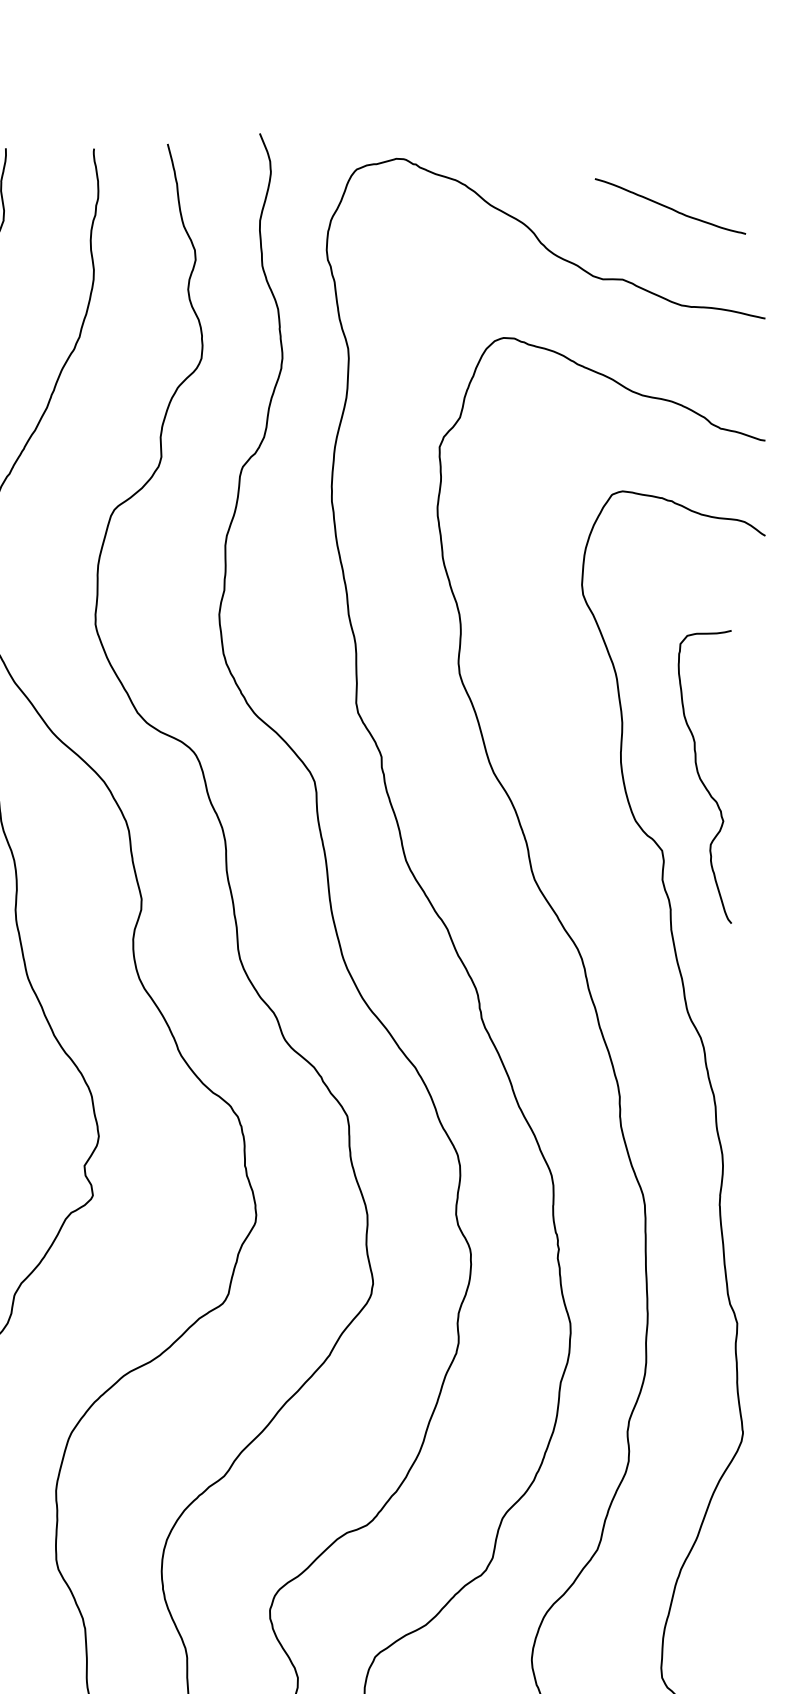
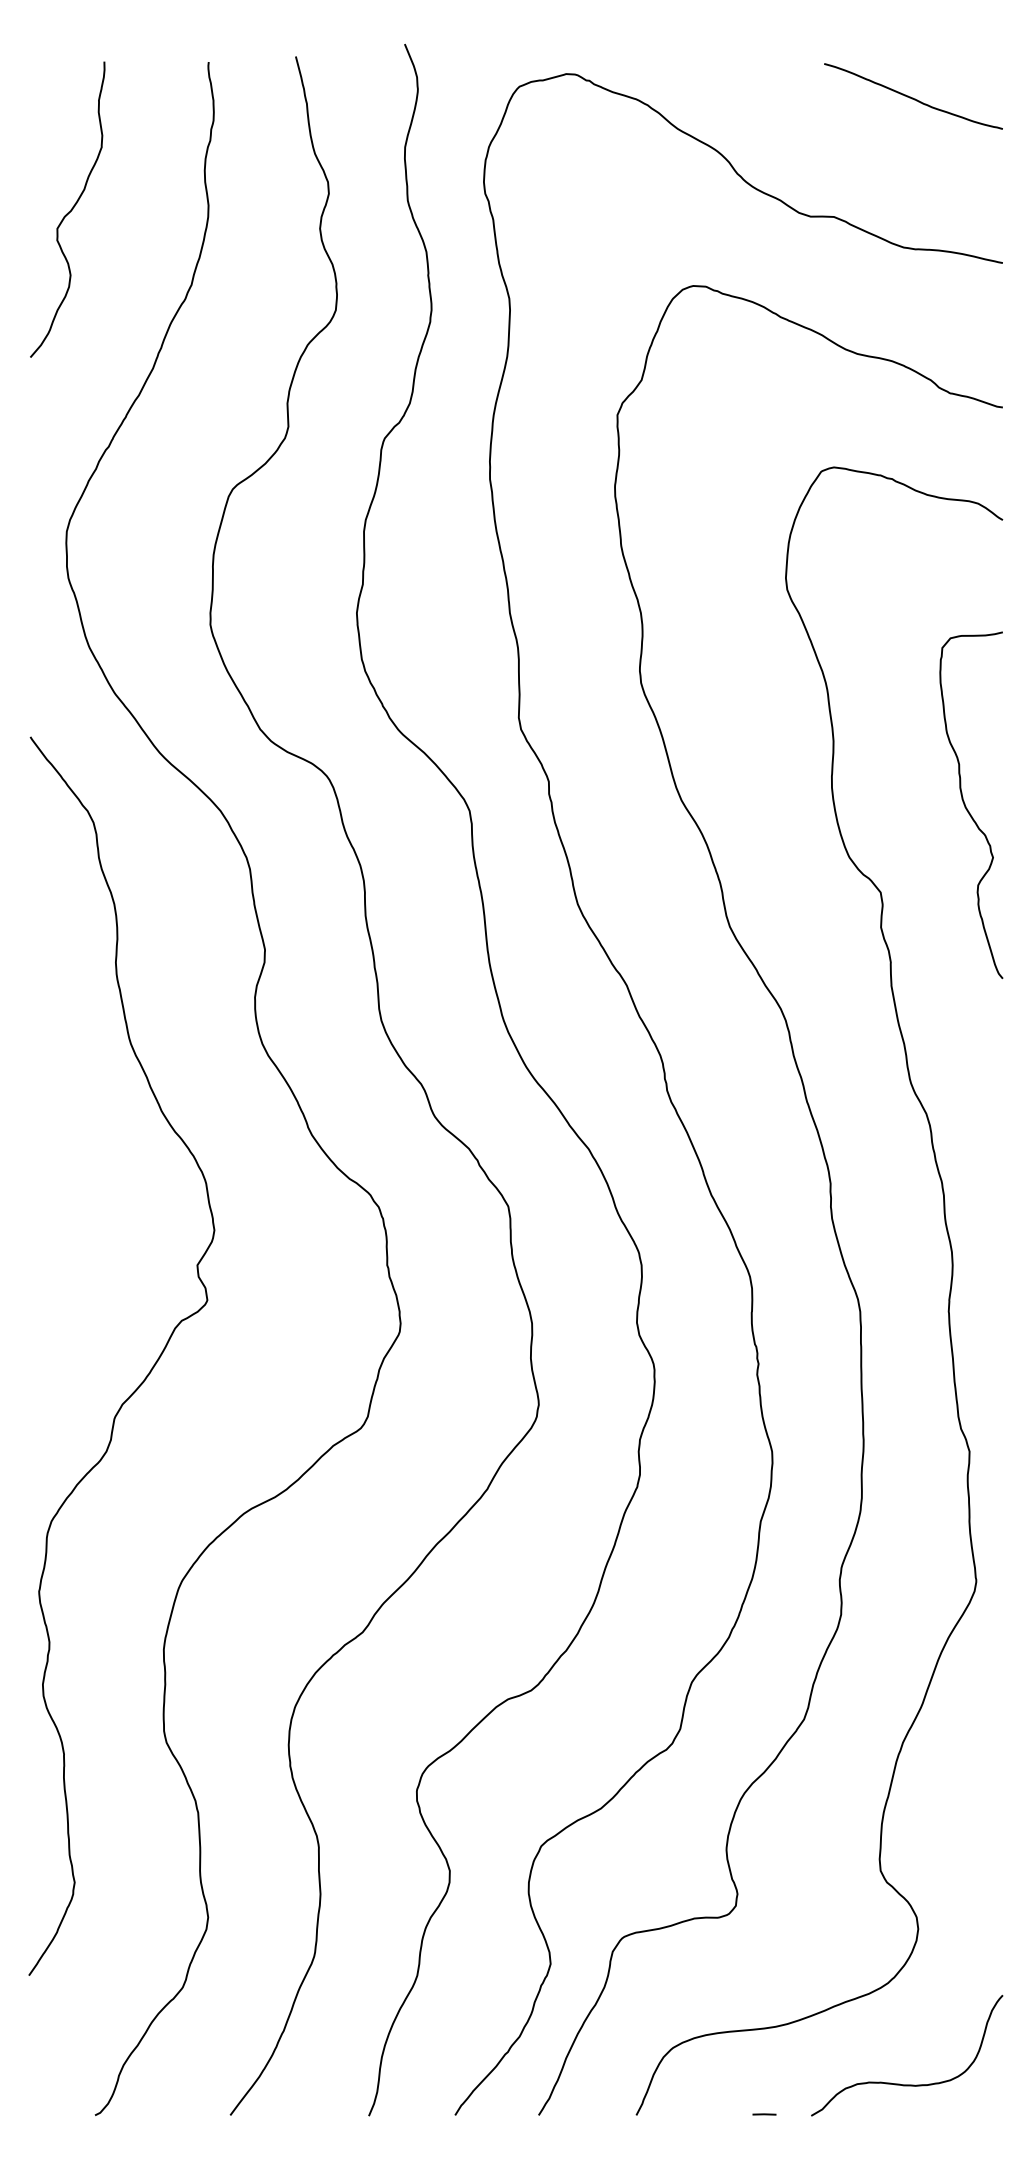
curve: (670, 207) -> (913, 97), moved
curve: (701, 779) -> (967, 808), moved

